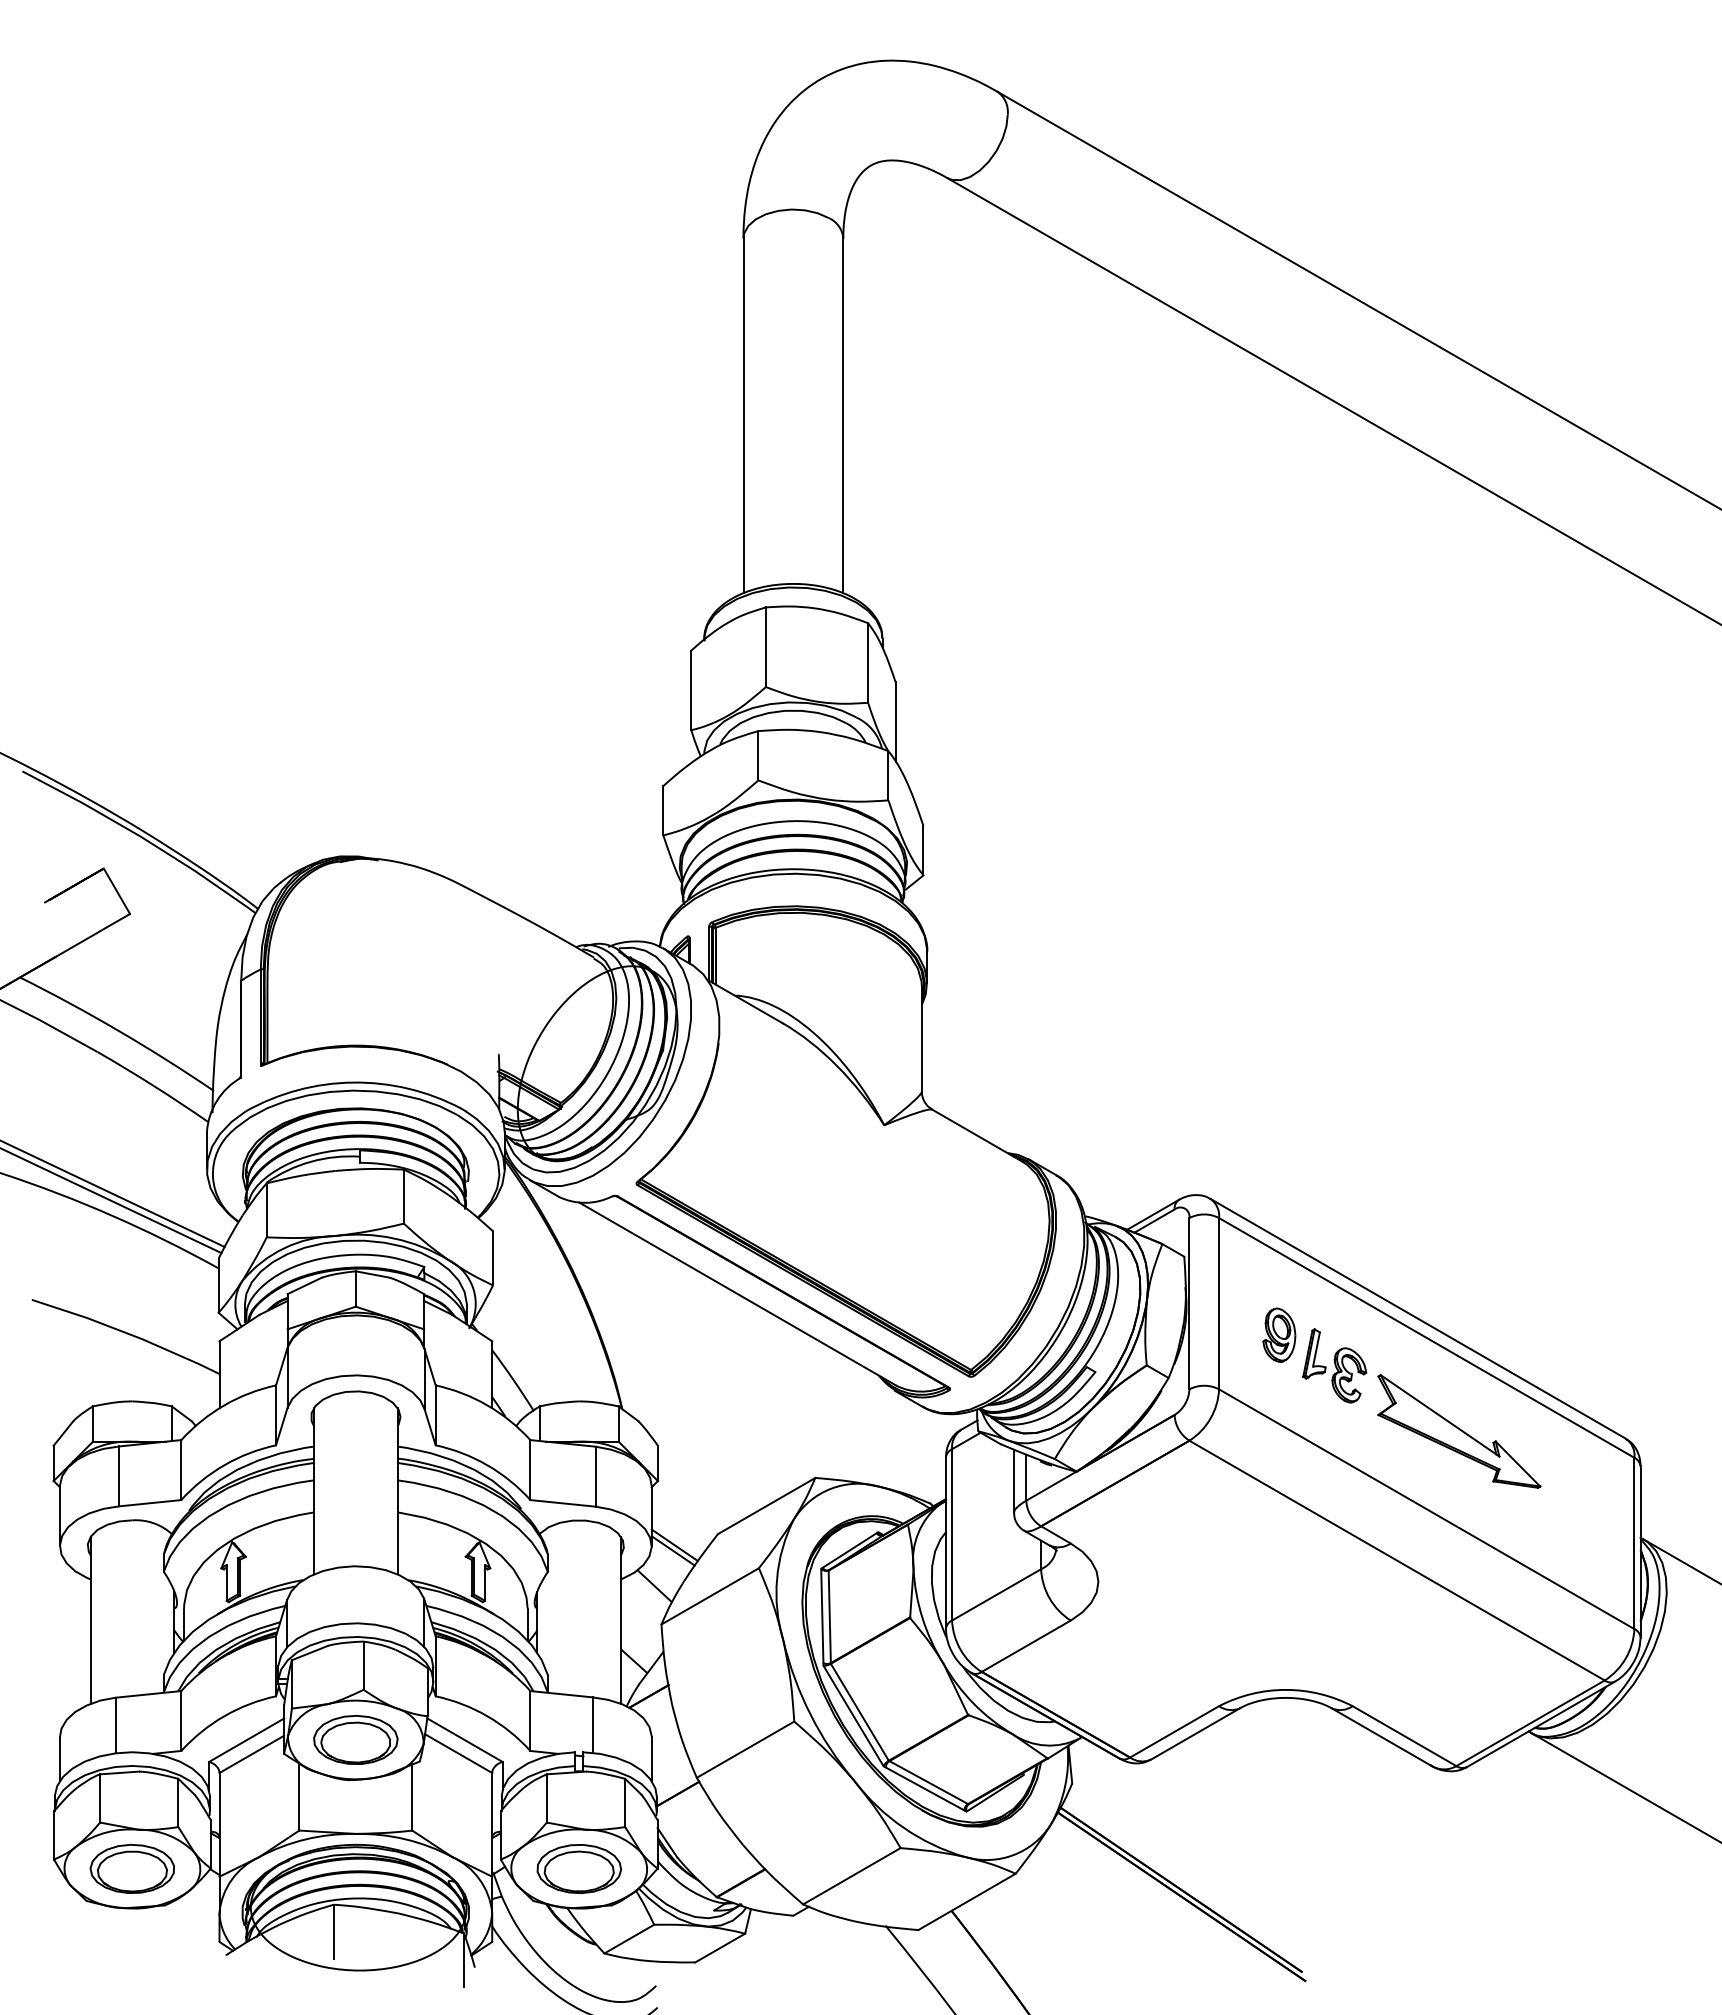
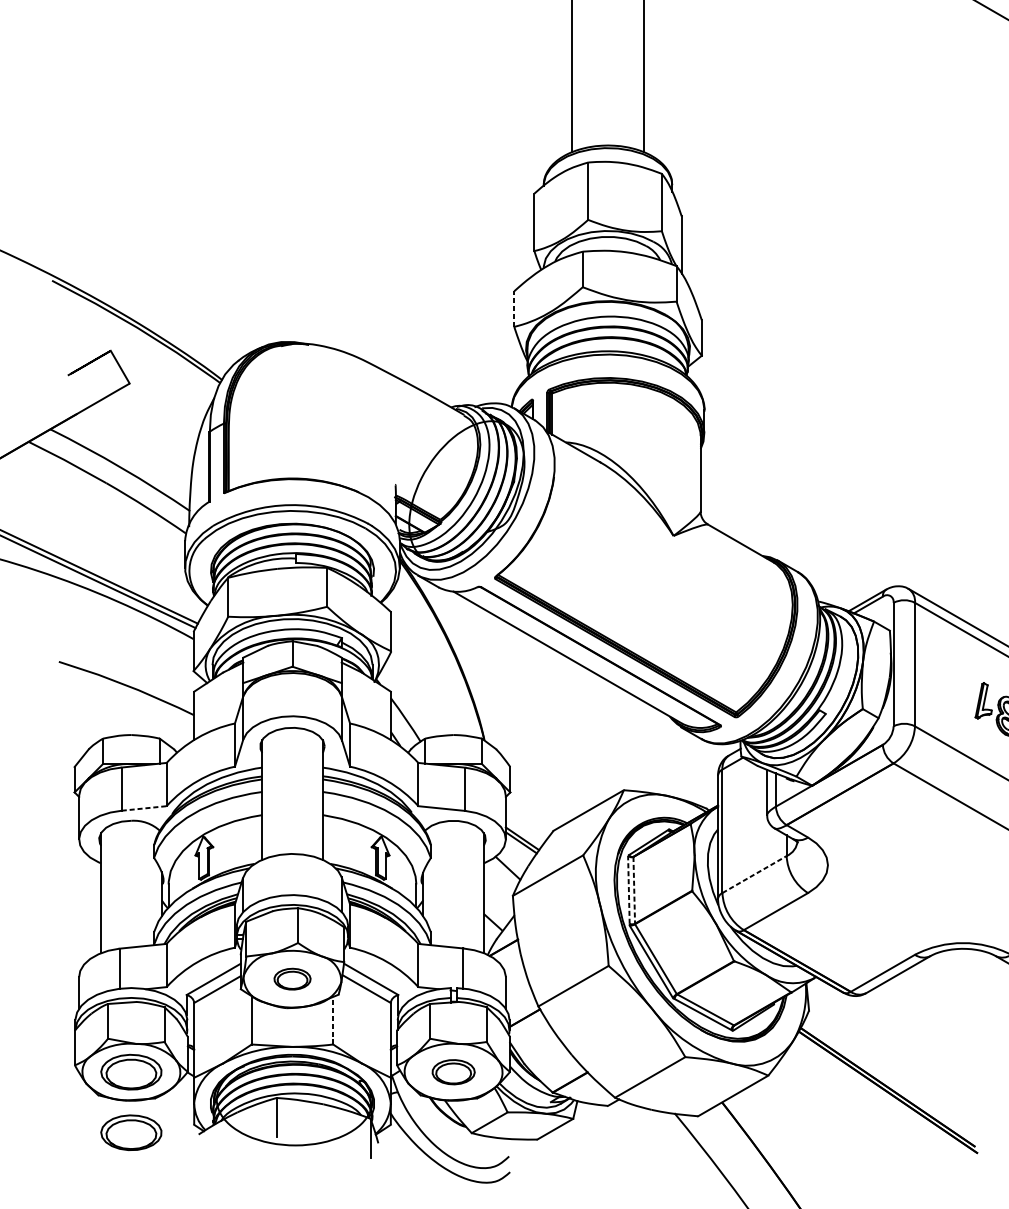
line: (663, 810) -> (514, 308), solid -> dashed
part: (1279, 1334) -> (958, 686), removed
line: (150, 1503) -> (144, 808), solid -> dashed
line: (997, 1594) -> (755, 874), solid -> dashed
line: (822, 1615) -> (629, 889), solid -> dashed
line: (829, 1617) -> (634, 890), solid -> dashed
part: (355, 1739) -> (292, 978), size x0.6
line: (412, 1797) -> (333, 1020), solid -> dashed
part: (579, 1868) -> (453, 1071), size x0.7
part: (131, 1952) -> (130, 1132), added

